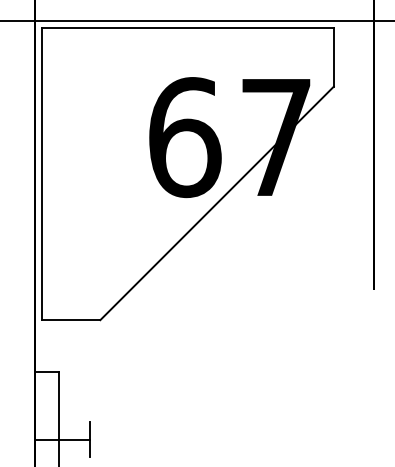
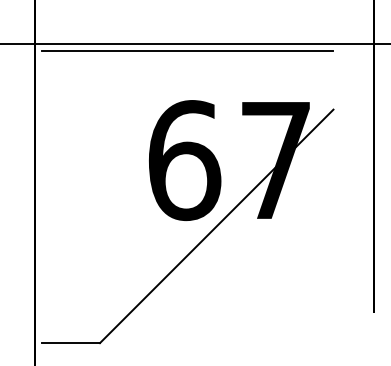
line: (333, 57) -> (333, 80), removed
line: (41, 174) -> (41, 197), removed

